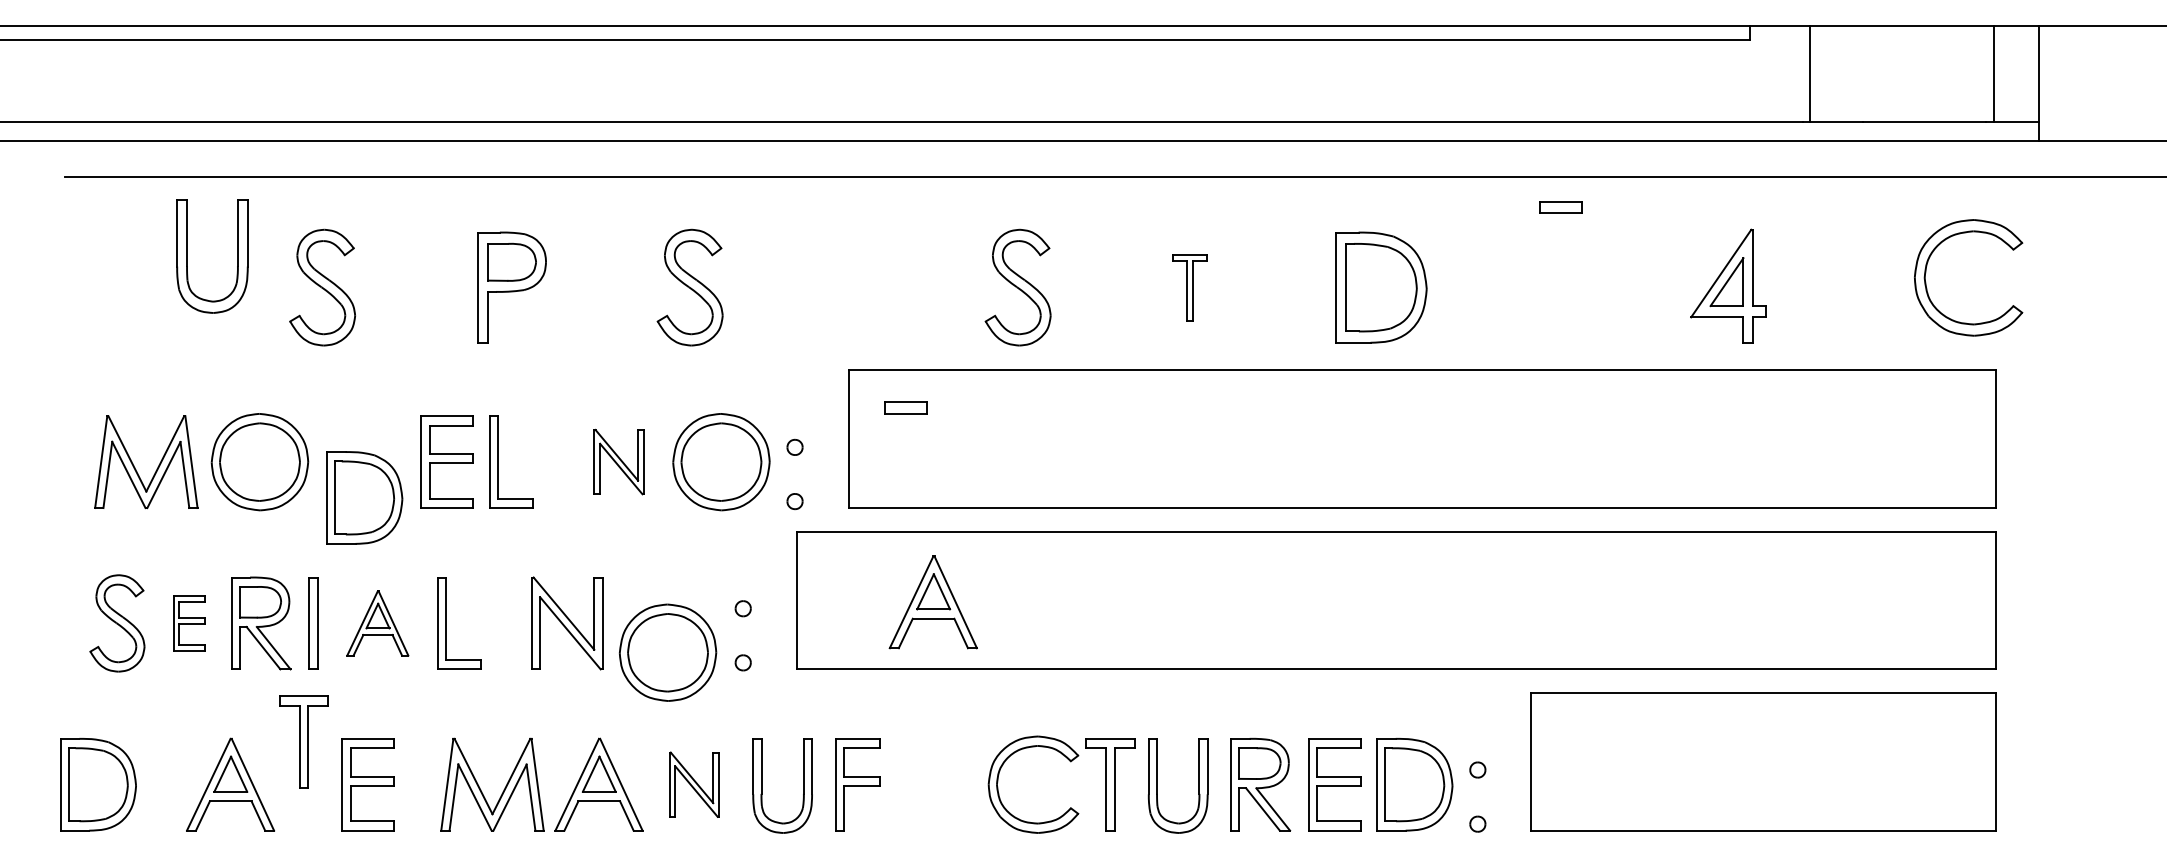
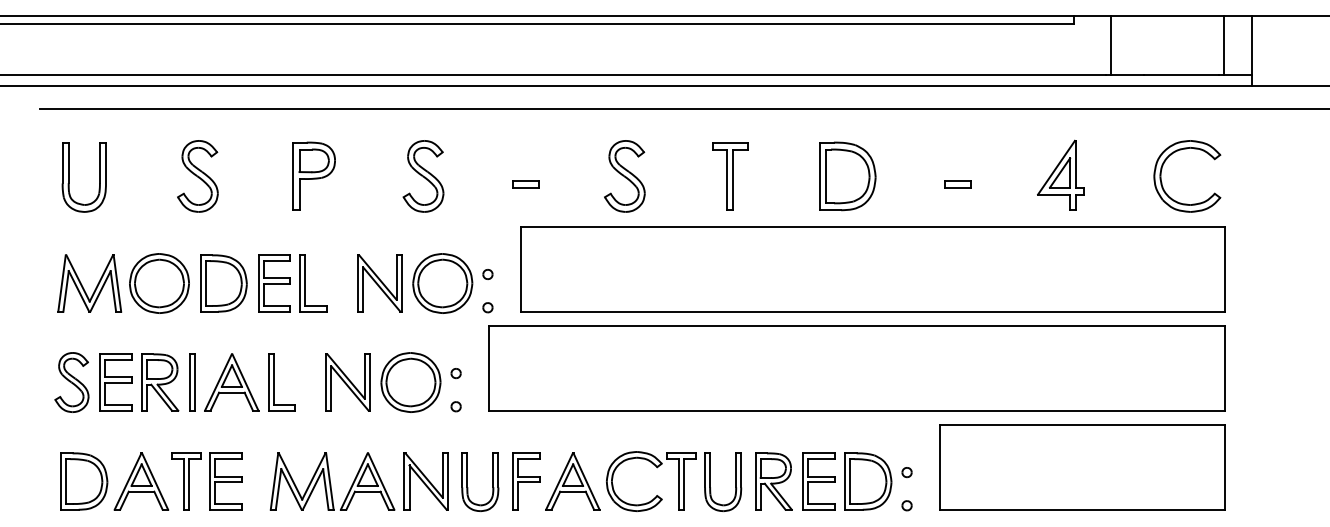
part: (1560, 207) -> (957, 184), moved
part: (188, 256) -> (69, 177), moved
part: (1190, 287) -> (730, 176), size x1.67
part: (1928, 287) -> (1162, 182), moved
part: (905, 408) -> (525, 184), moved
part: (618, 462) -> (379, 283), size x1.43
part: (364, 497) -> (223, 283), moved
part: (932, 602) -> (572, 481), moved
part: (188, 623) -> (115, 382), size x1.67
part: (377, 623) -> (231, 382), size x1.43
part: (667, 652) -> (410, 382), moved
part: (303, 742) -> (186, 481), moved
part: (98, 784) -> (84, 481), moved
part: (693, 784) -> (425, 481), size x1.43

